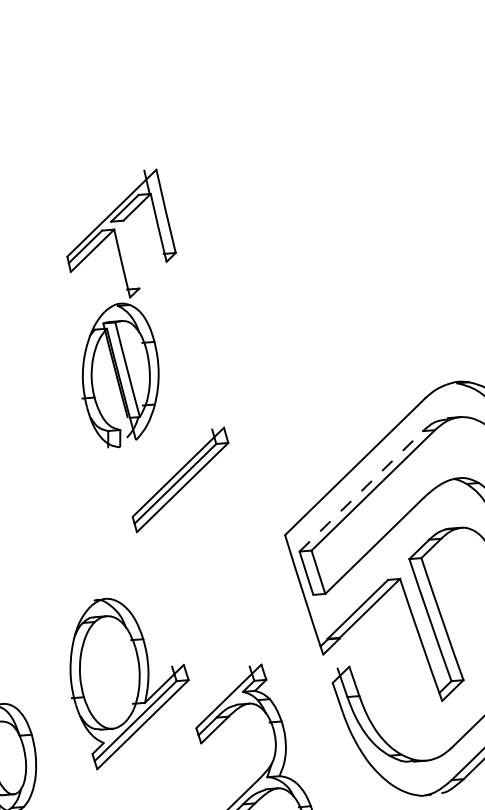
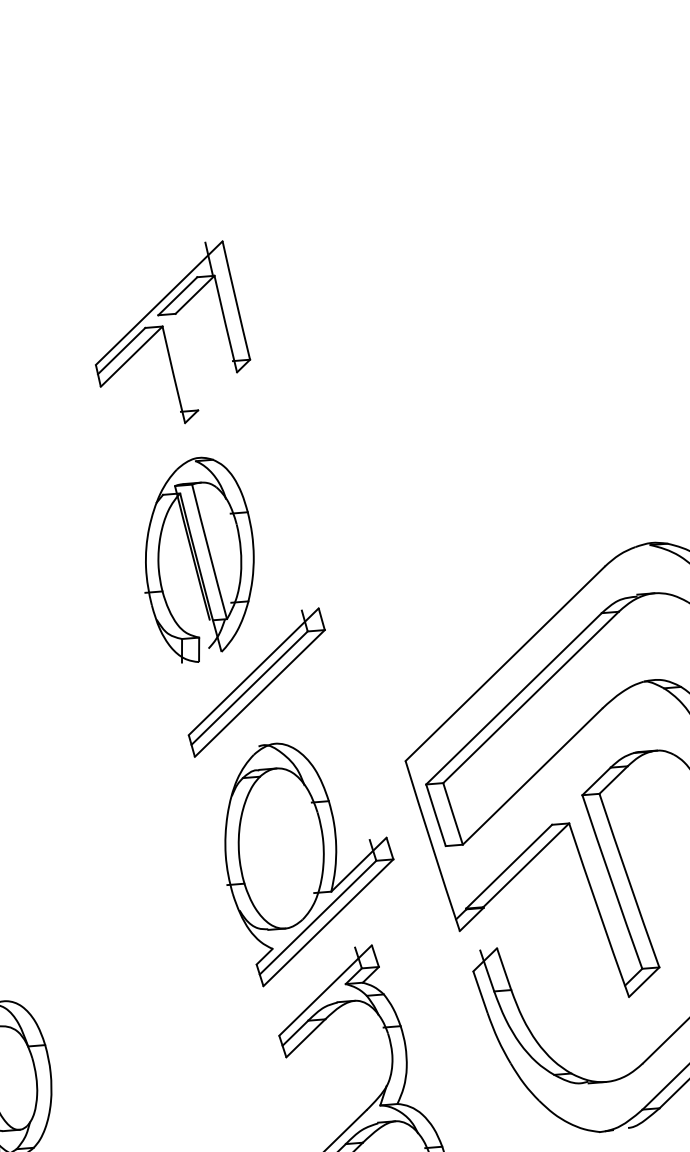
part: (120, 375) -> (199, 559), moved
line: (360, 491) -> (513, 698), dashed -> solid
part: (129, 683) -> (309, 864), moved

